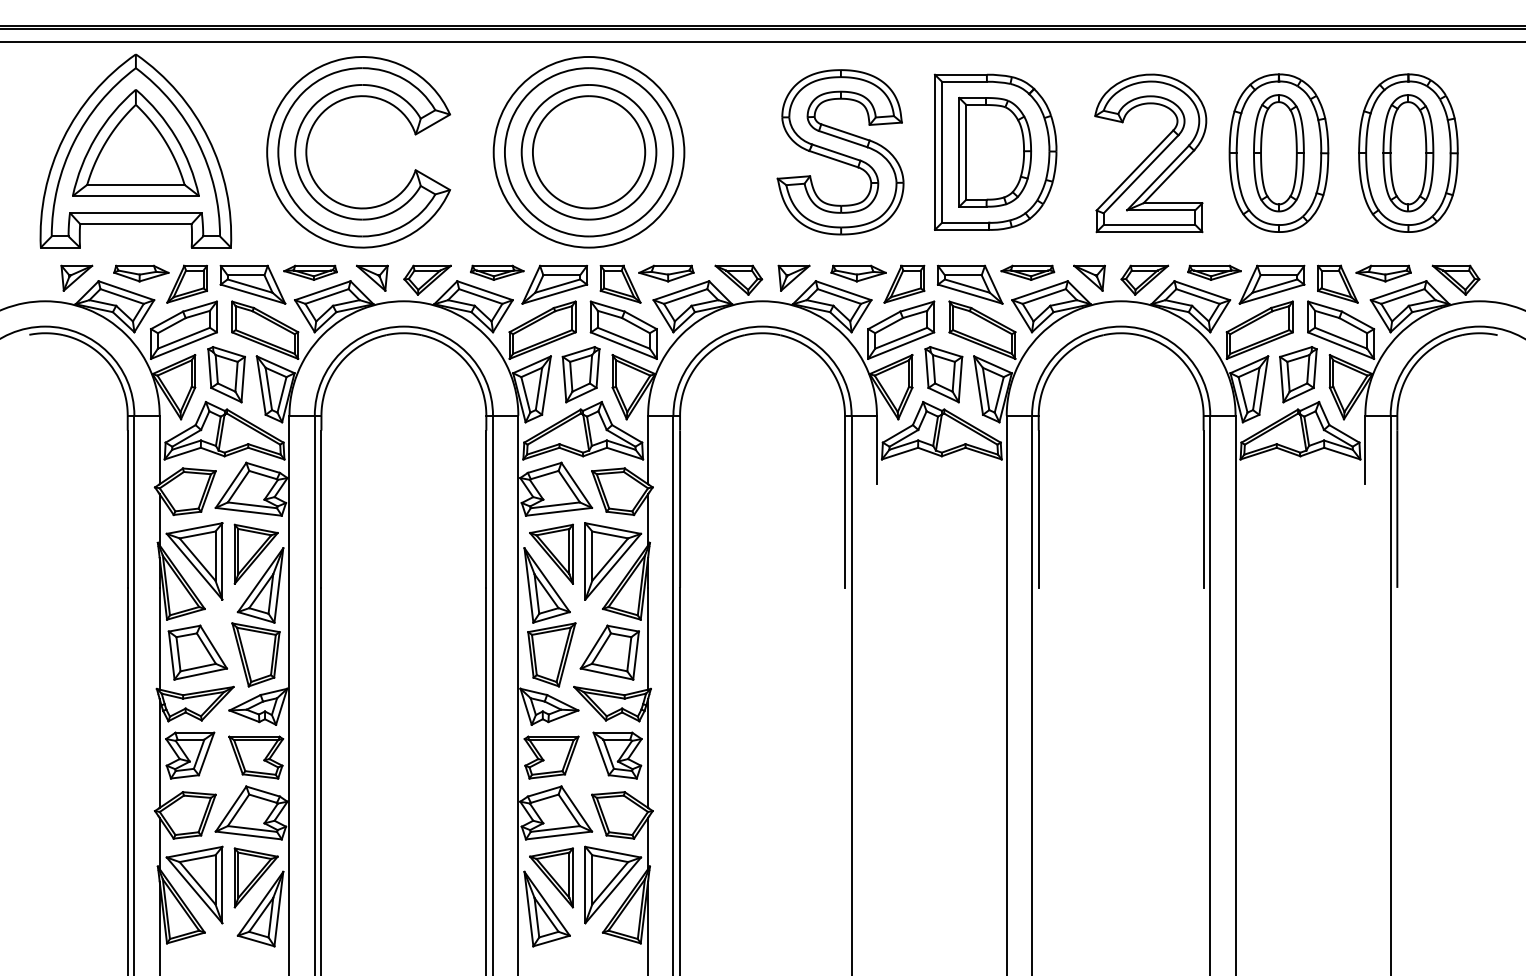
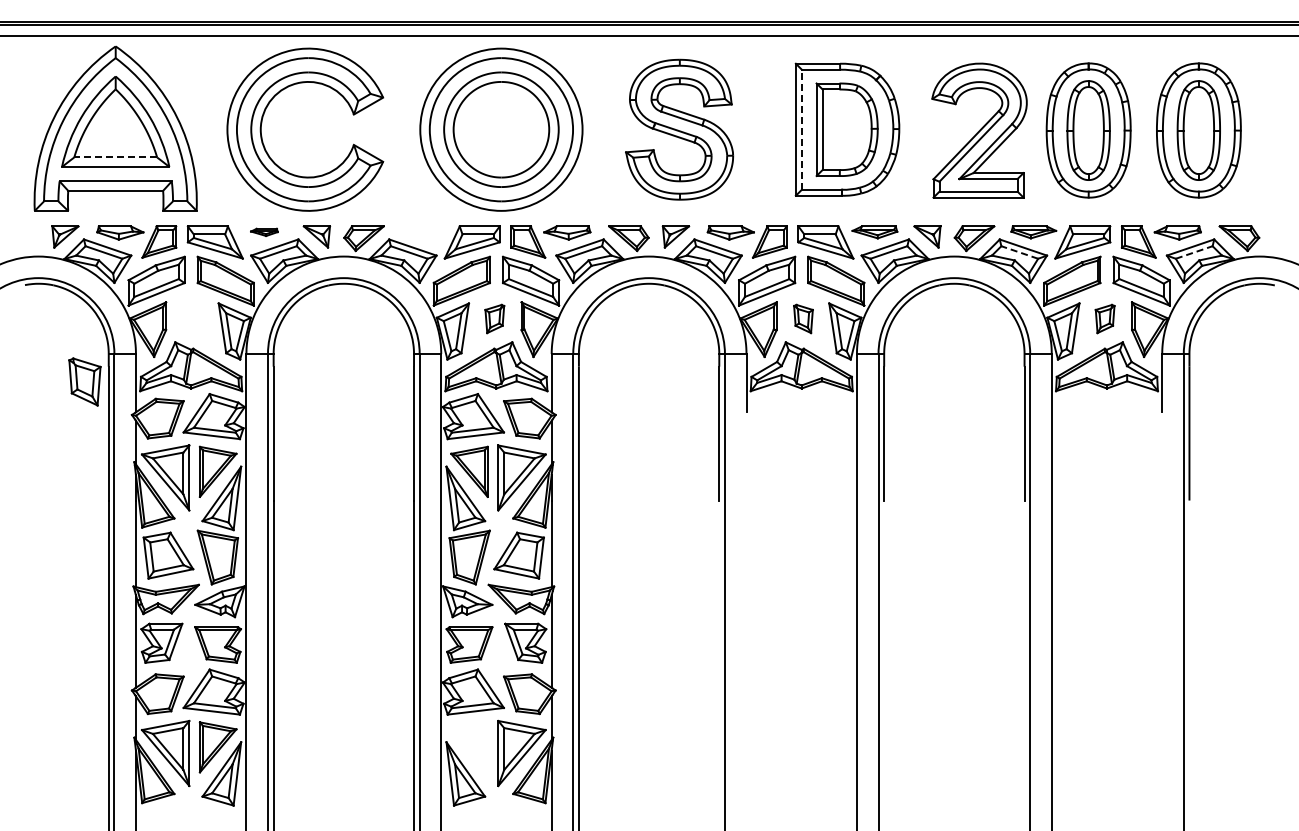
part: (840, 152) -> (679, 129), moved
line: (941, 152) -> (801, 129), solid -> dashed
line: (135, 184) -> (115, 157), solid -> dashed
part: (310, 273) -> (264, 232), size x0.6
part: (496, 273) -> (422, 232), removed
line: (1197, 296) -> (1019, 252), solid -> dashed
line: (1403, 296) -> (1194, 252), solid -> dashed
part: (226, 374) -> (84, 381), moved
part: (580, 374) -> (494, 318), size x0.6
part: (943, 374) -> (803, 318), size x0.6
part: (1297, 374) -> (1104, 318), size x0.6
part: (551, 878) -> (469, 747), removed

